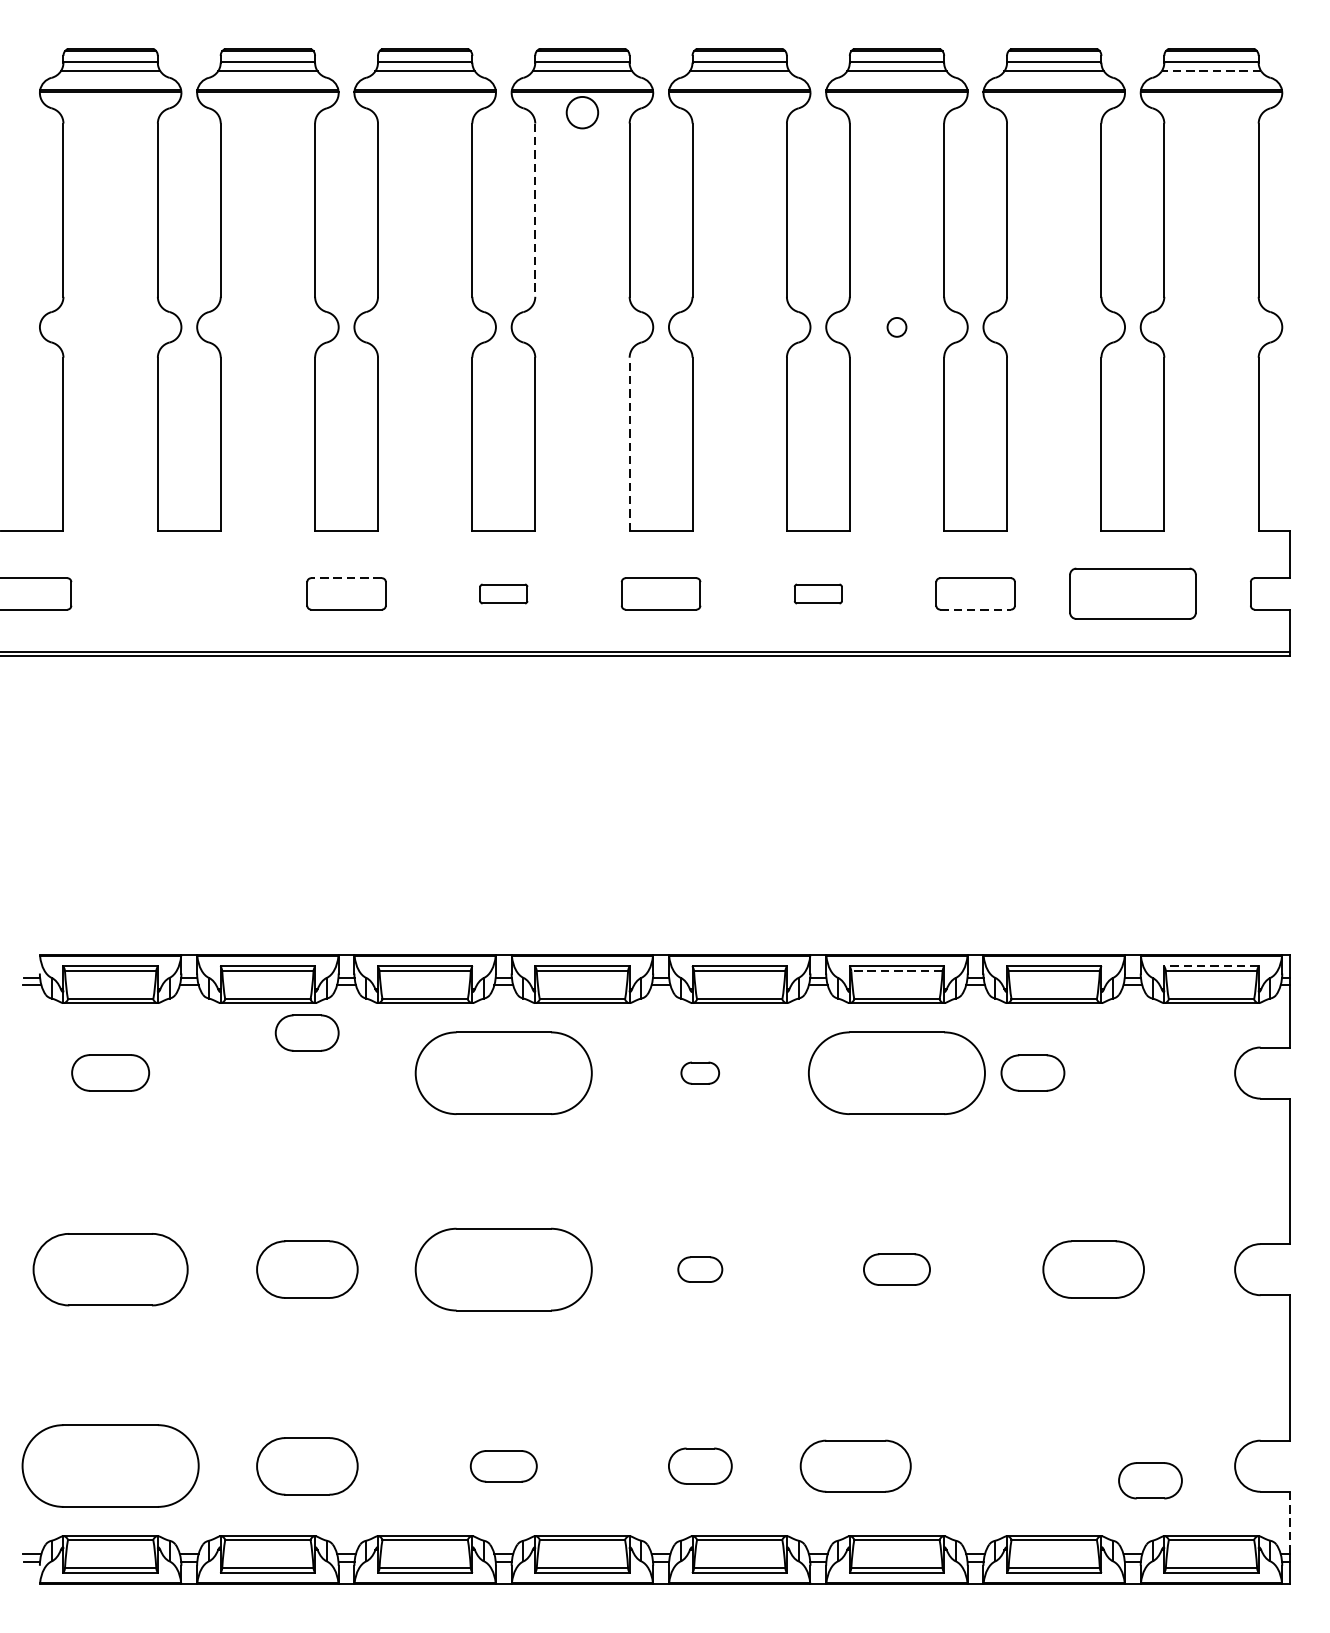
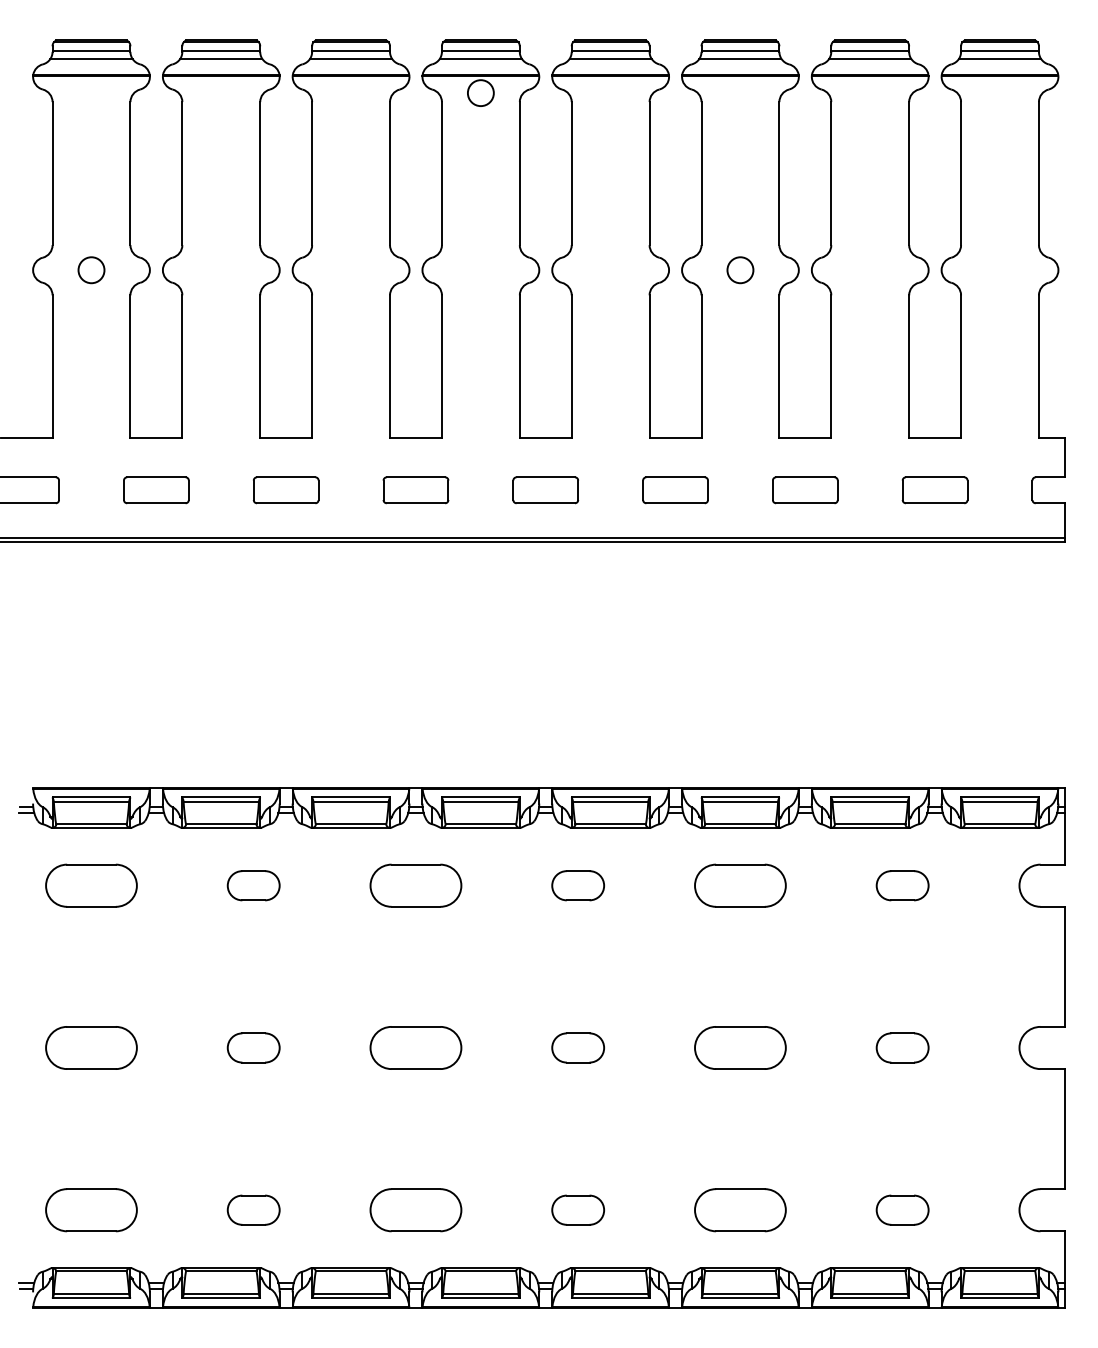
line: (1210, 70) -> (999, 58), dashed -> solid
line: (534, 210) -> (441, 173), dashed -> solid
circle: (110, 327) -> (91, 270), added
circle: (897, 327) -> (740, 270), size x1.67
line: (629, 443) -> (519, 366), dashed -> solid
line: (345, 578) -> (285, 477), dashed -> solid
part: (189, 594) -> (156, 490), added
part: (503, 594) -> (415, 490), size x1.67
part: (818, 594) -> (675, 490), size x1.67
part: (1132, 594) -> (934, 490), size x0.62
line: (975, 609) -> (805, 503), dashed -> solid
line: (1212, 966) -> (1000, 797), dashed -> solid
line: (897, 970) -> (740, 801), dashed -> solid
part: (306, 1032) -> (253, 885), moved
part: (110, 1072) -> (91, 885), size x1.43
part: (503, 1072) -> (415, 885), size x0.62
part: (699, 1072) -> (577, 885), size x1.67
part: (897, 1072) -> (740, 885), size x0.62
part: (1032, 1072) -> (902, 885), moved
part: (110, 1269) -> (91, 1047), size x0.71
part: (306, 1269) -> (253, 1047), size x0.62
part: (503, 1269) -> (415, 1047), size x0.62
part: (699, 1269) -> (577, 1047), size x1.43
part: (897, 1269) -> (740, 1047), size x1.67
part: (1093, 1269) -> (902, 1047), size x0.62
part: (306, 1465) -> (253, 1209), size x0.62
part: (110, 1466) -> (91, 1210), size x0.62
part: (503, 1466) -> (415, 1210), size x1.67
part: (855, 1466) -> (740, 1210), moved
part: (1150, 1479) -> (902, 1209), moved
line: (1289, 1523) -> (1064, 1257), dashed -> solid

